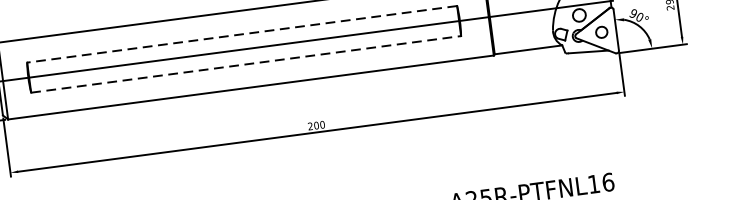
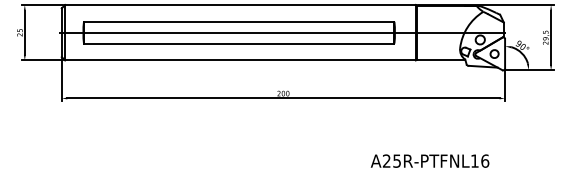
line: (241, 33) -> (238, 21), dashed -> solid
line: (246, 64) -> (239, 43), dashed -> solid

